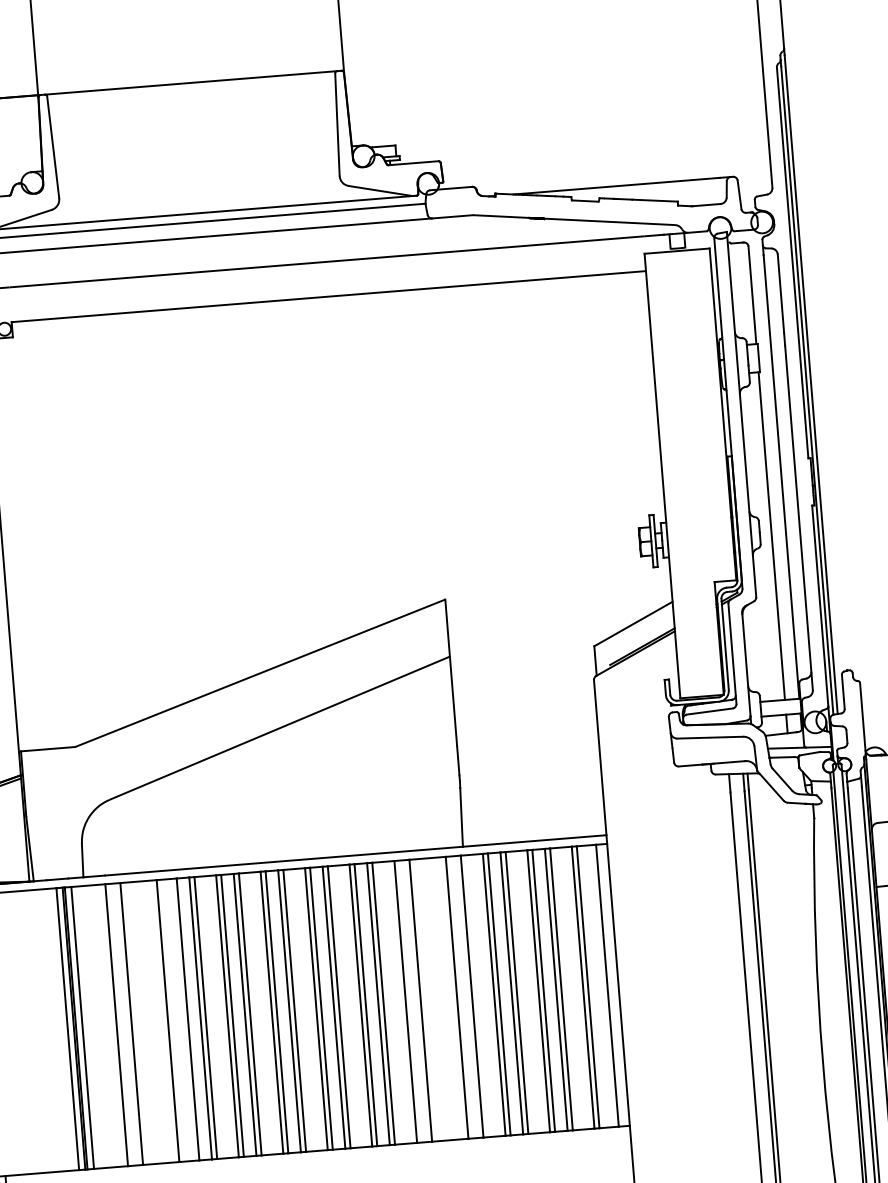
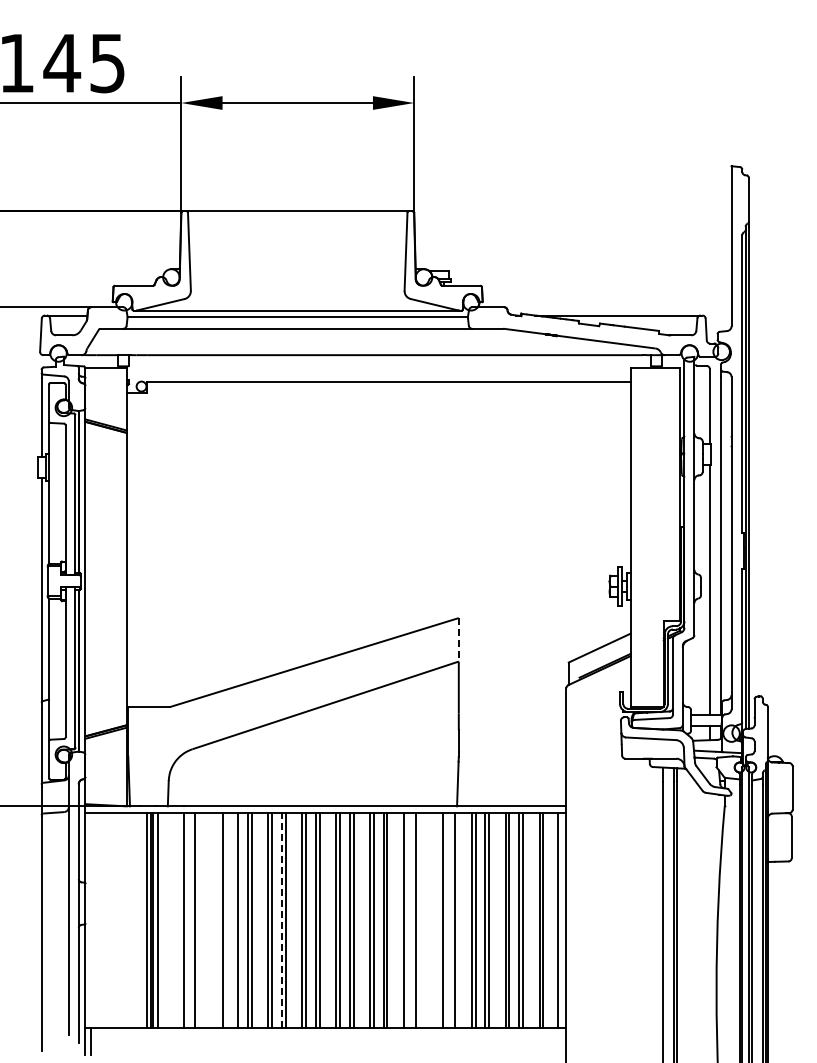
line: (447, 627) -> (458, 639), solid -> dashed
line: (244, 1013) -> (281, 919), solid -> dashed

